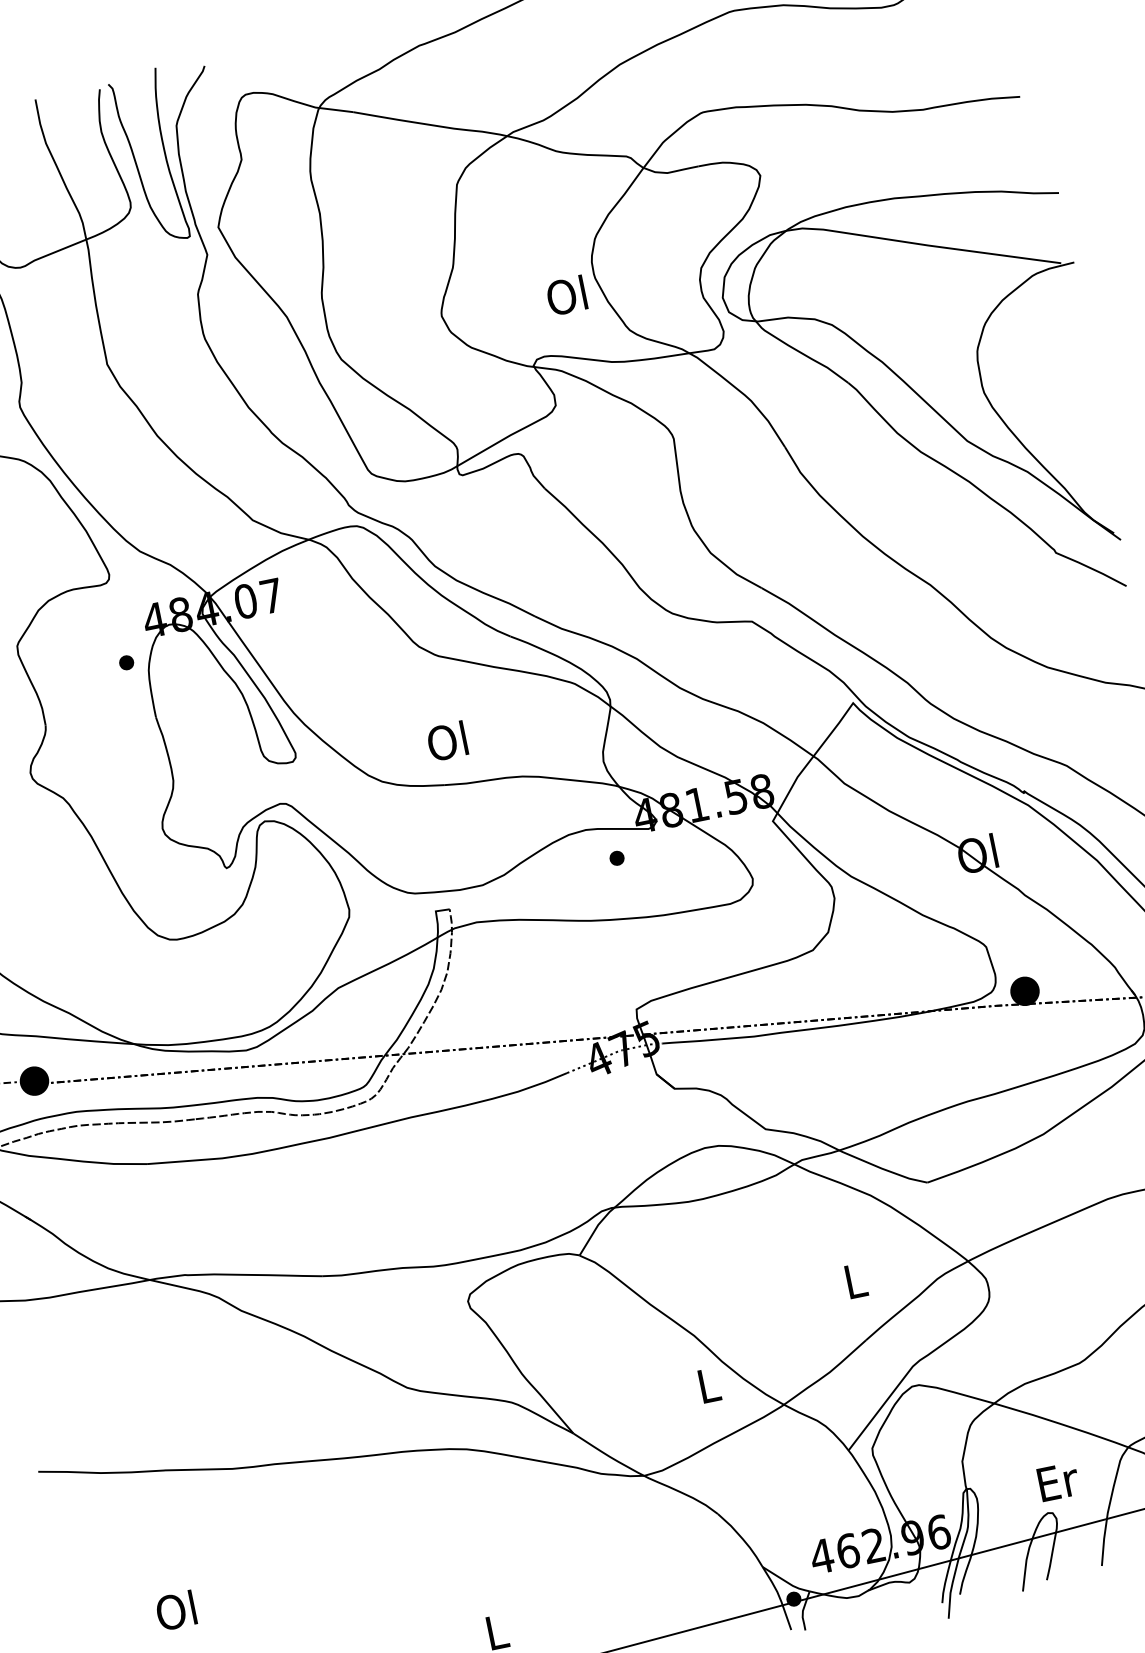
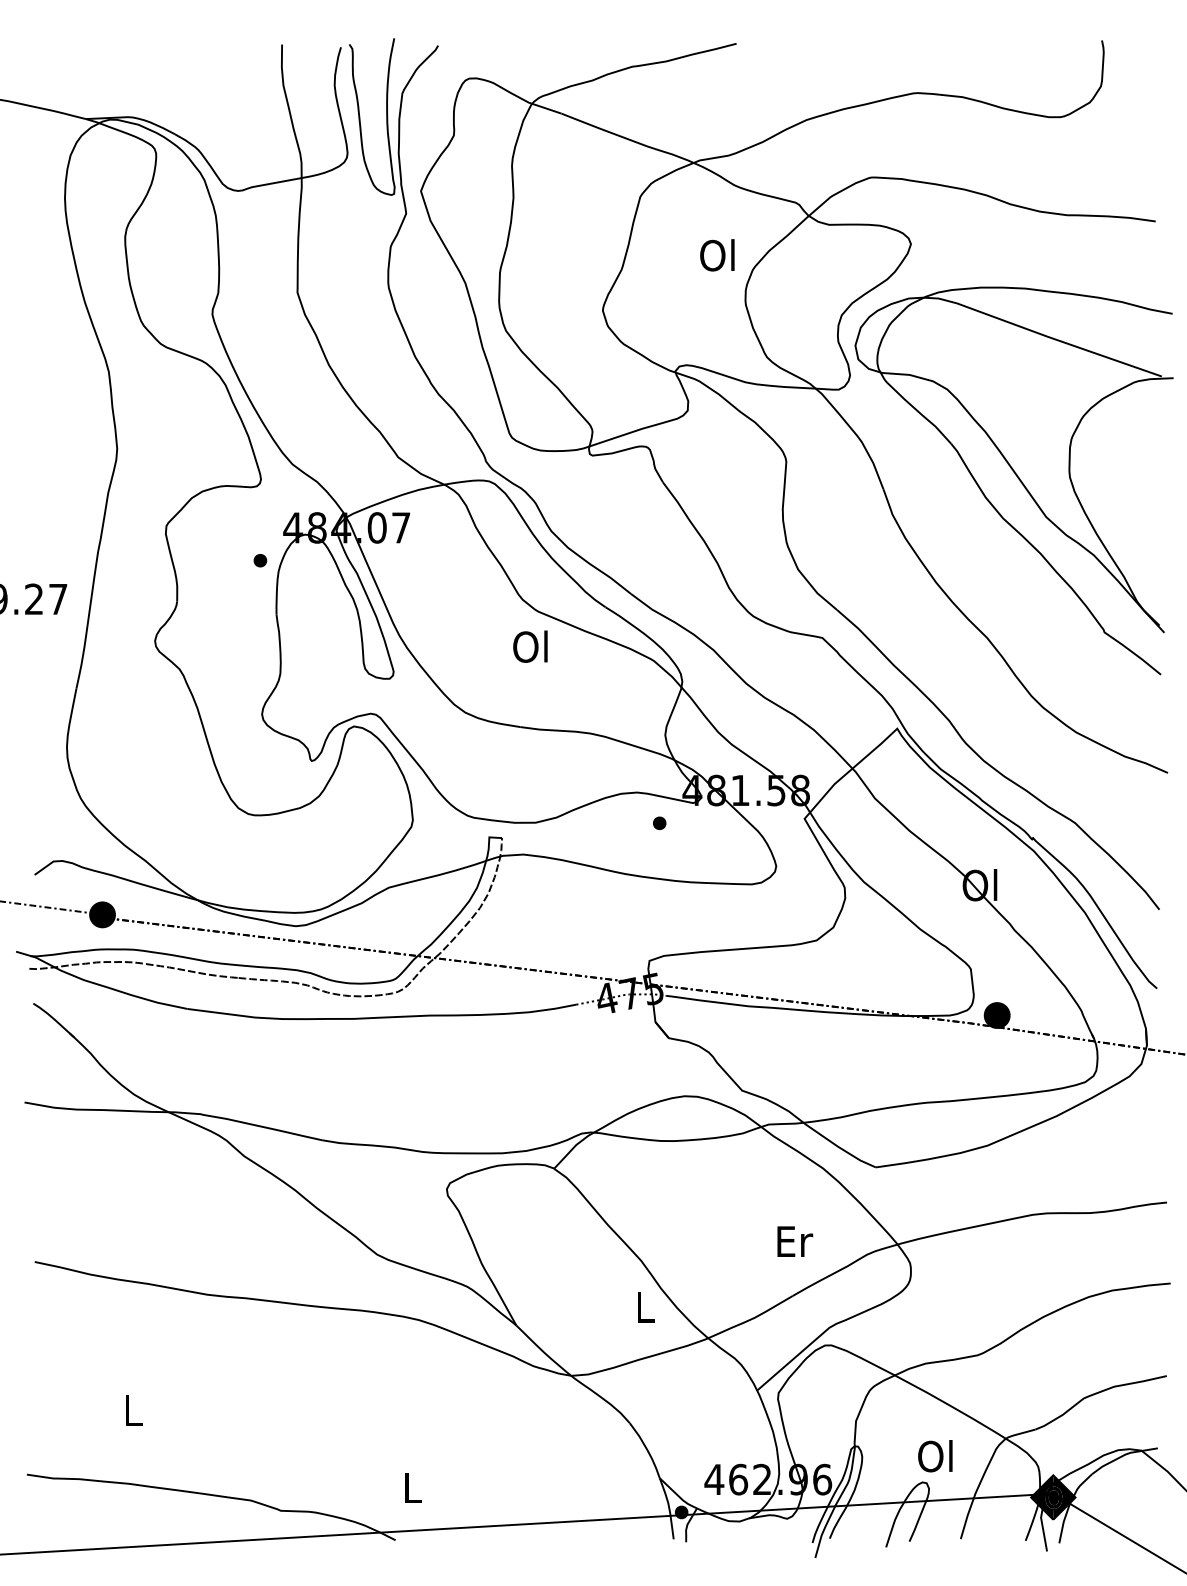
text: (566, 295) -> (717, 255), moved
text: (447, 741) -> (530, 646), moved
text: (856, 1280) -> (795, 1241), L -> Er
text: (1057, 1482) -> (936, 1456), Er -> Ol
text: (175, 1611) -> (131, 1410), Ol -> L

